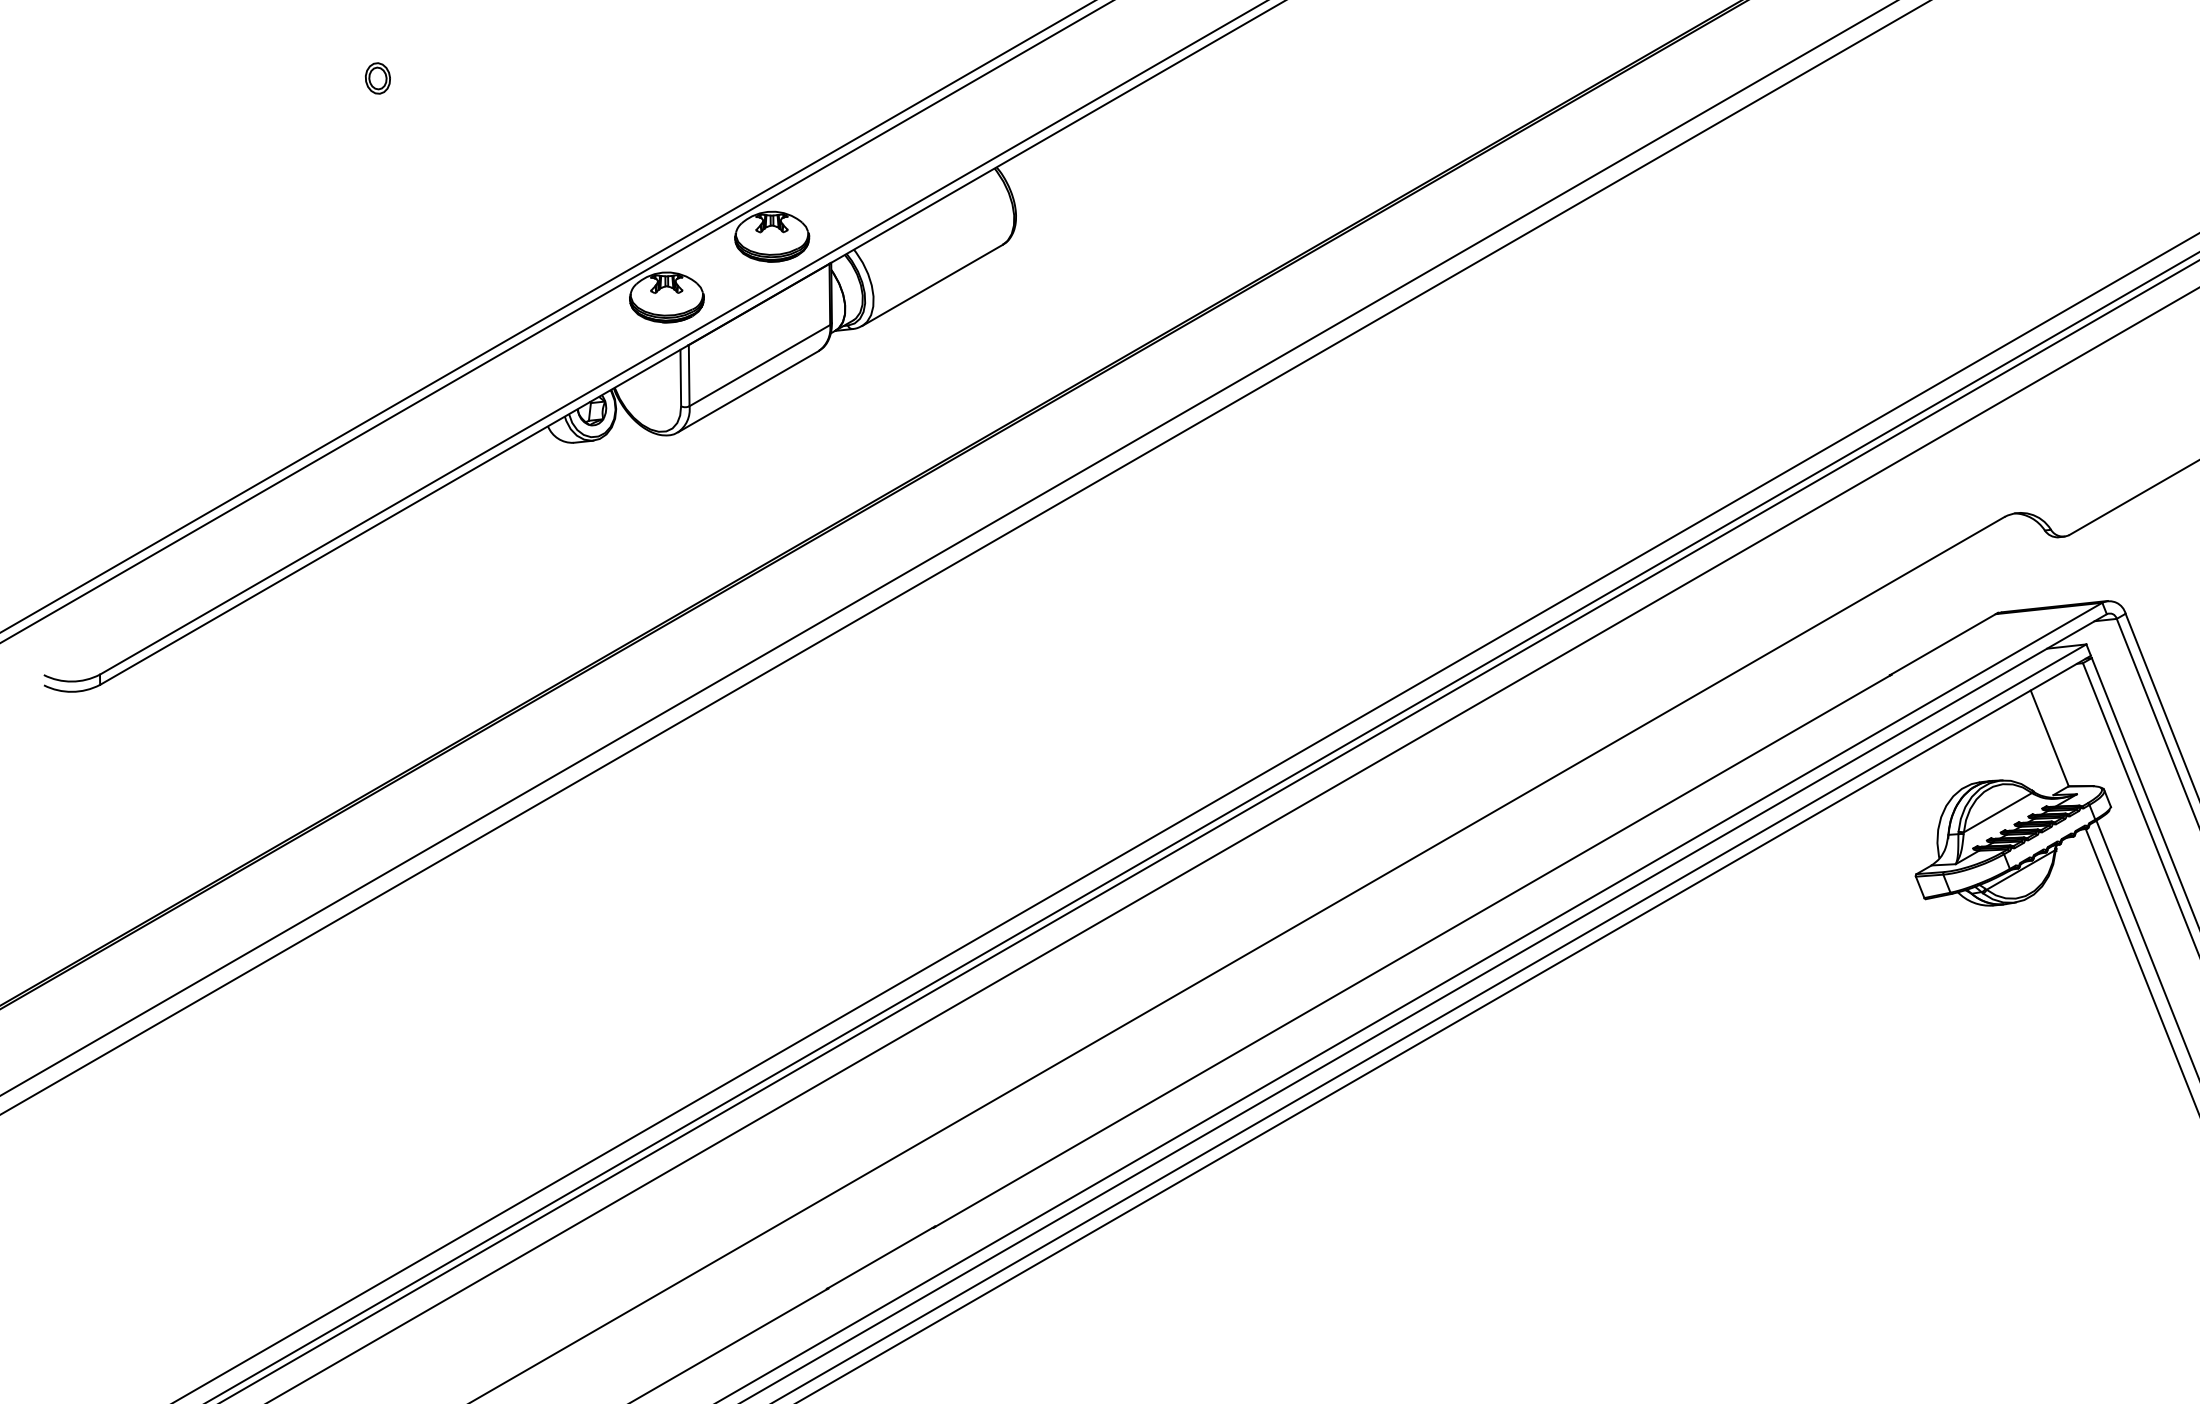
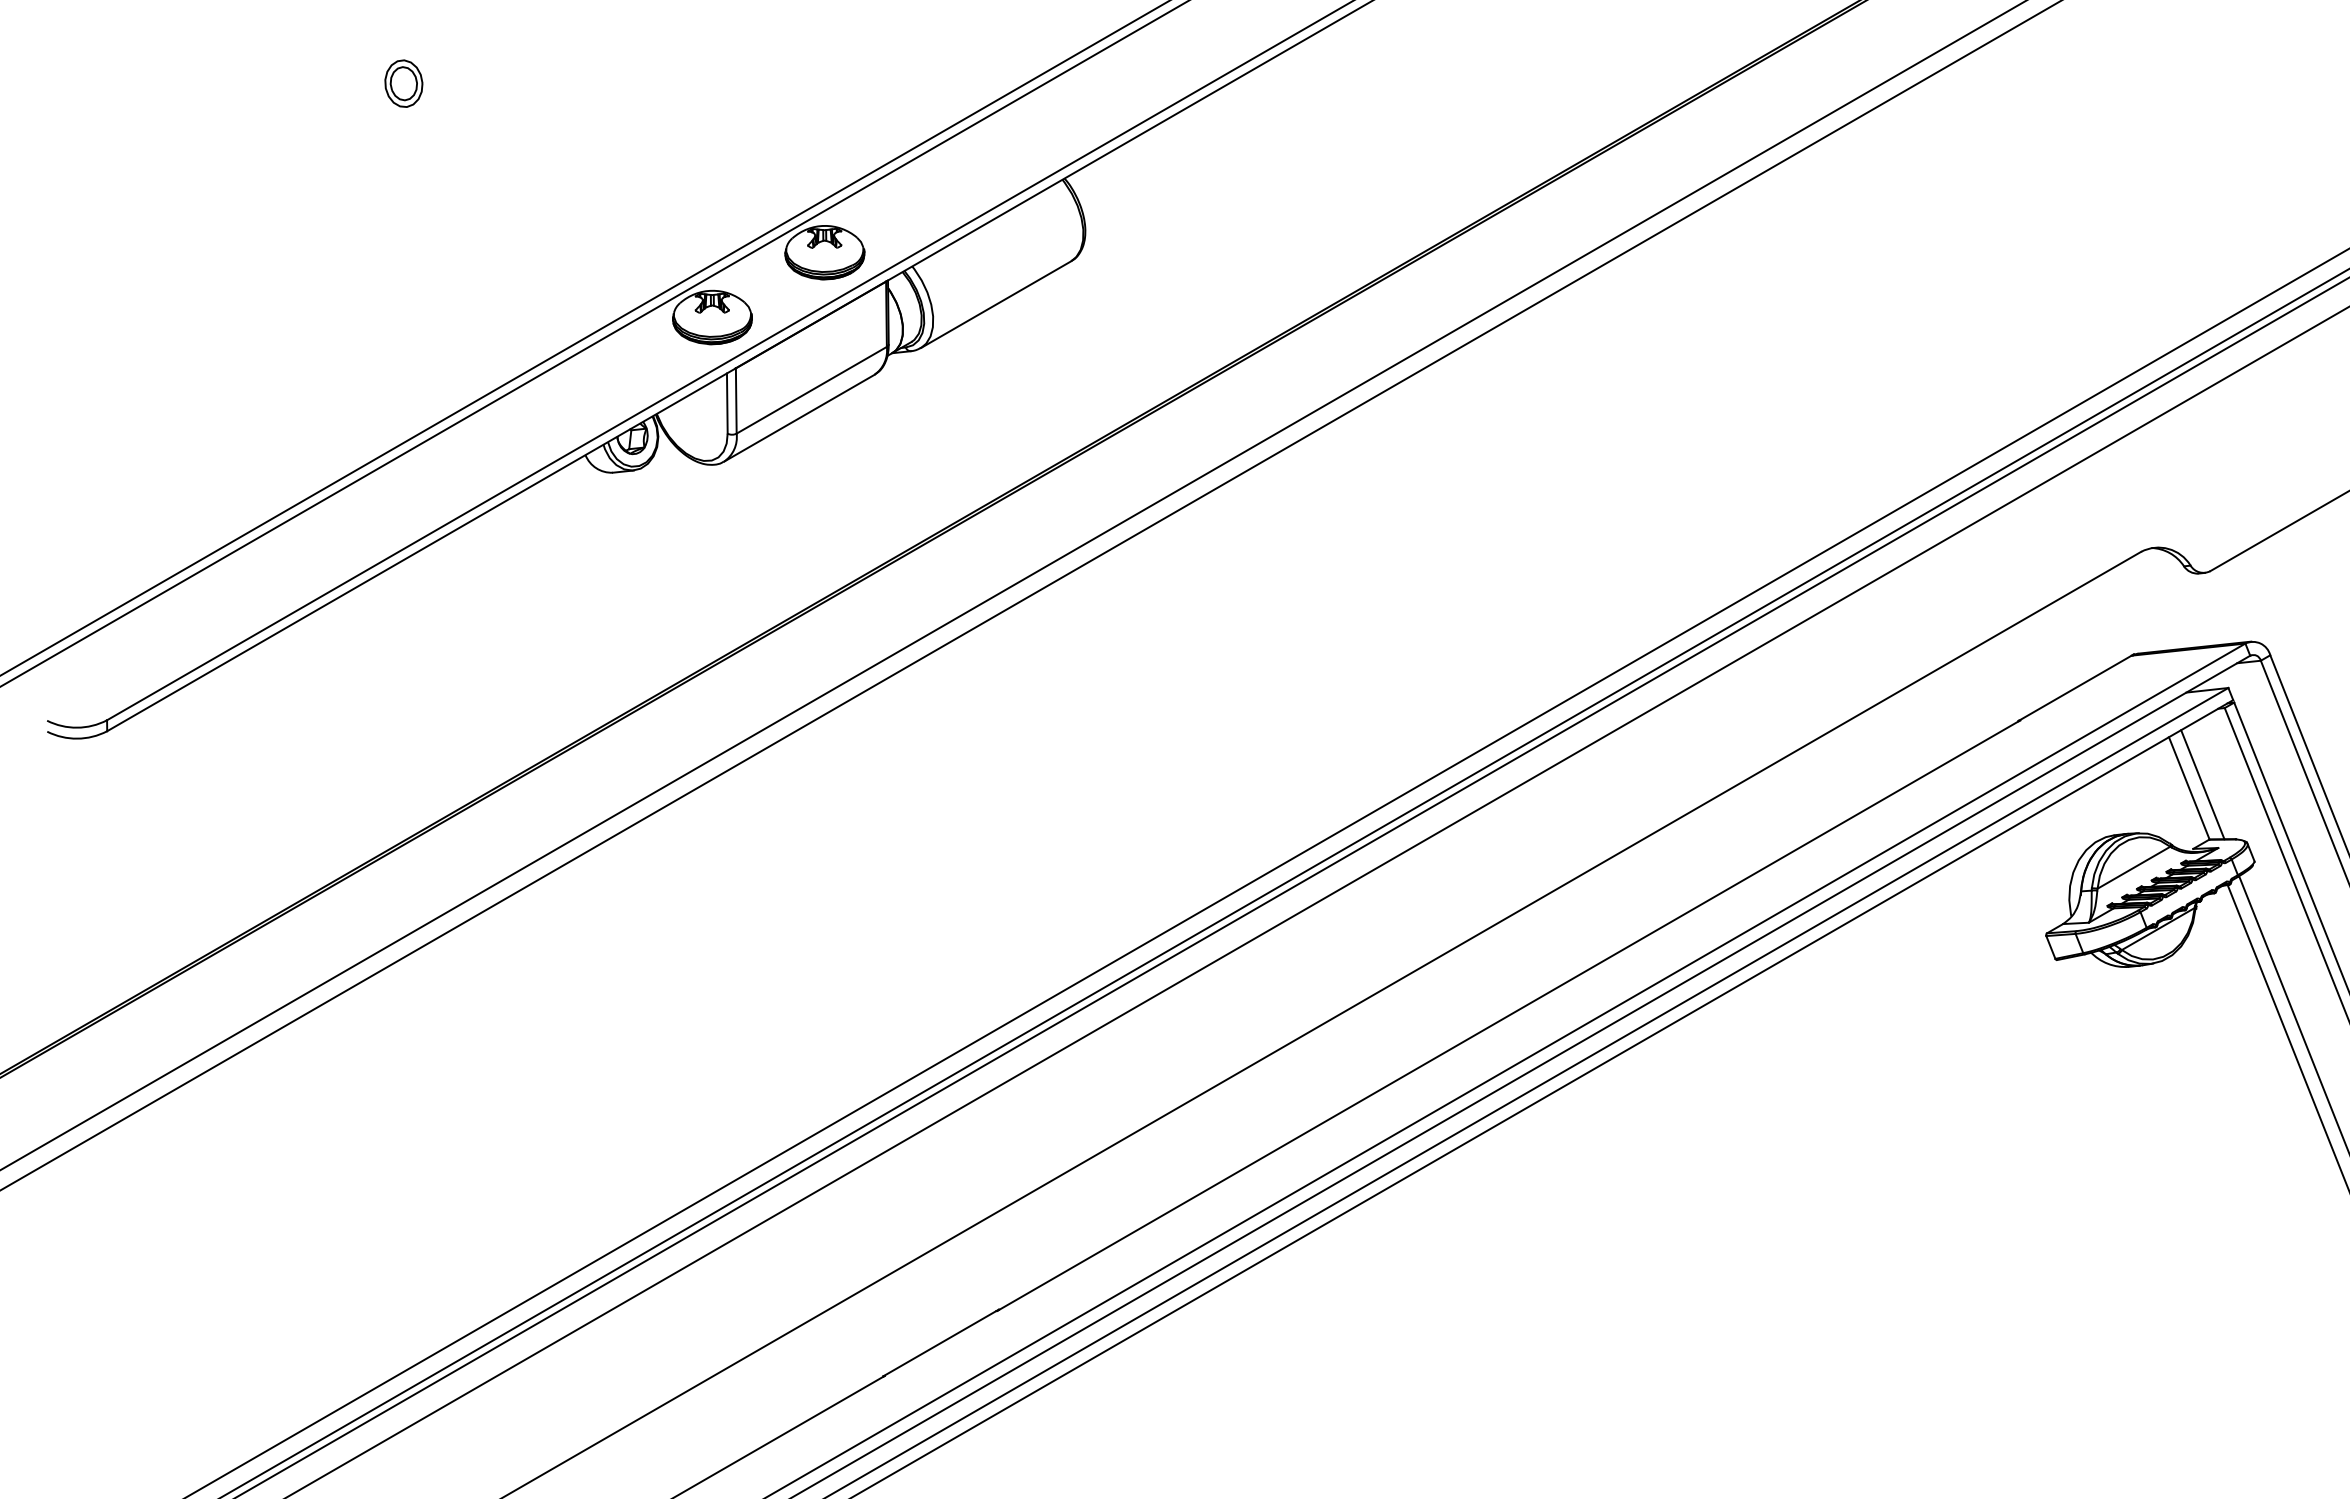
part: (377, 78) -> (403, 83), size x1.43
line: (2062, 734) -> (2202, 784), added

